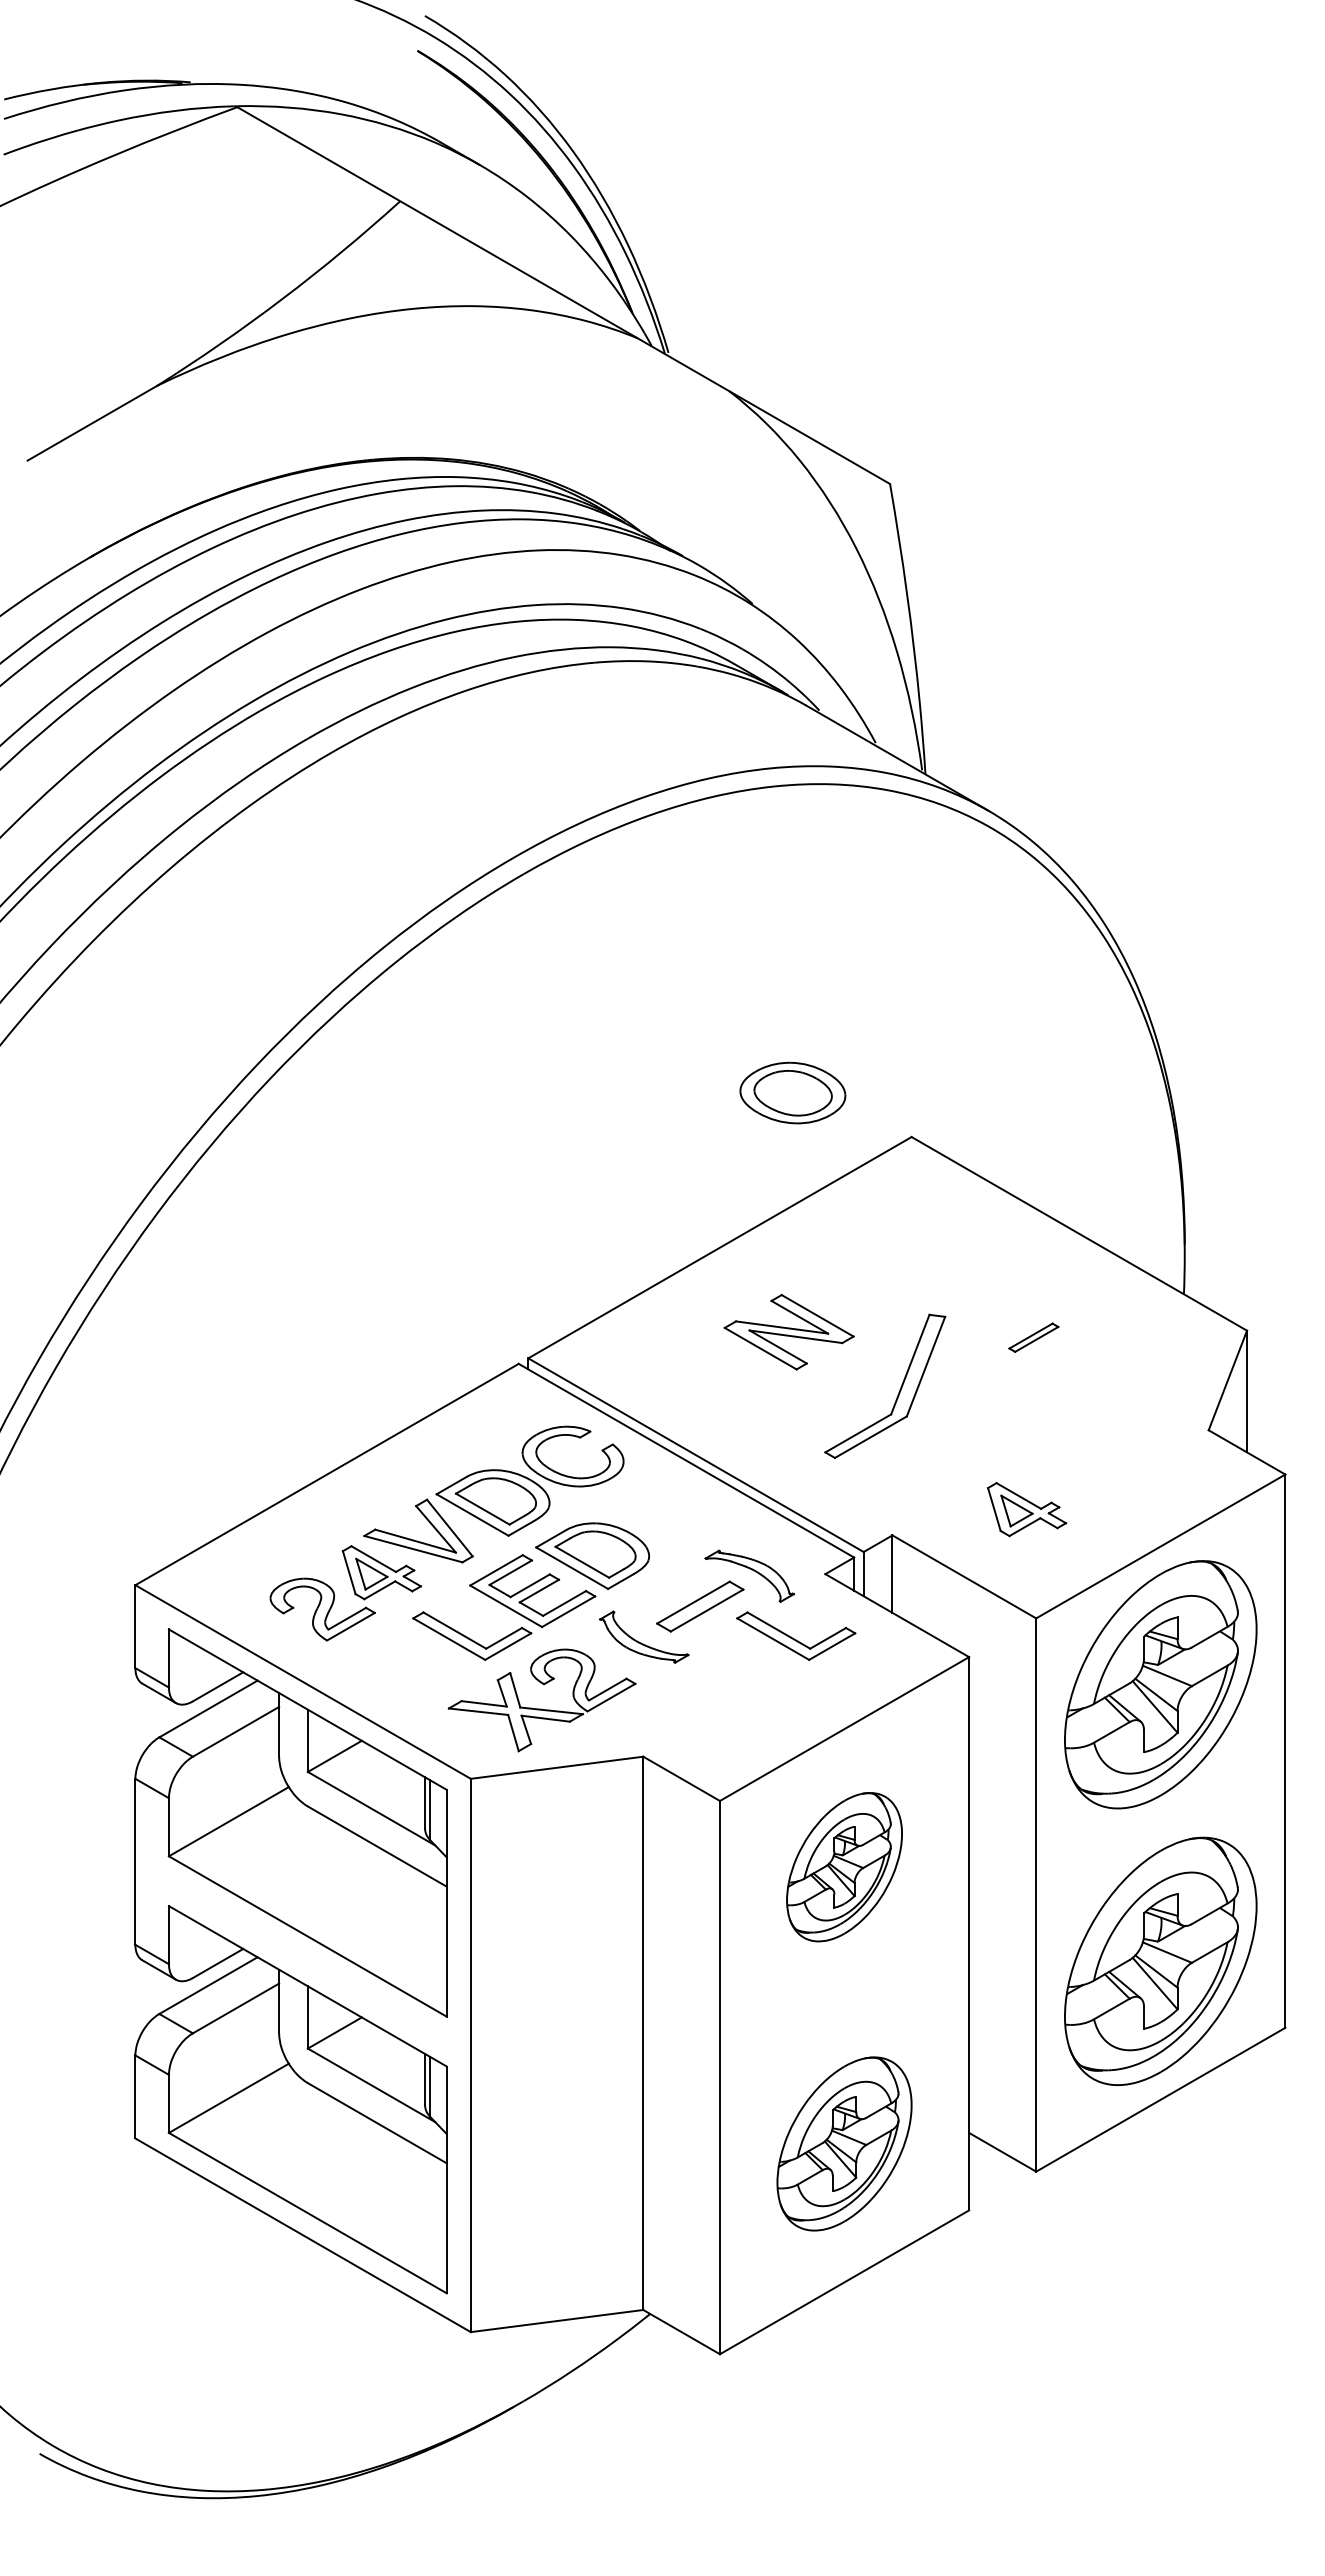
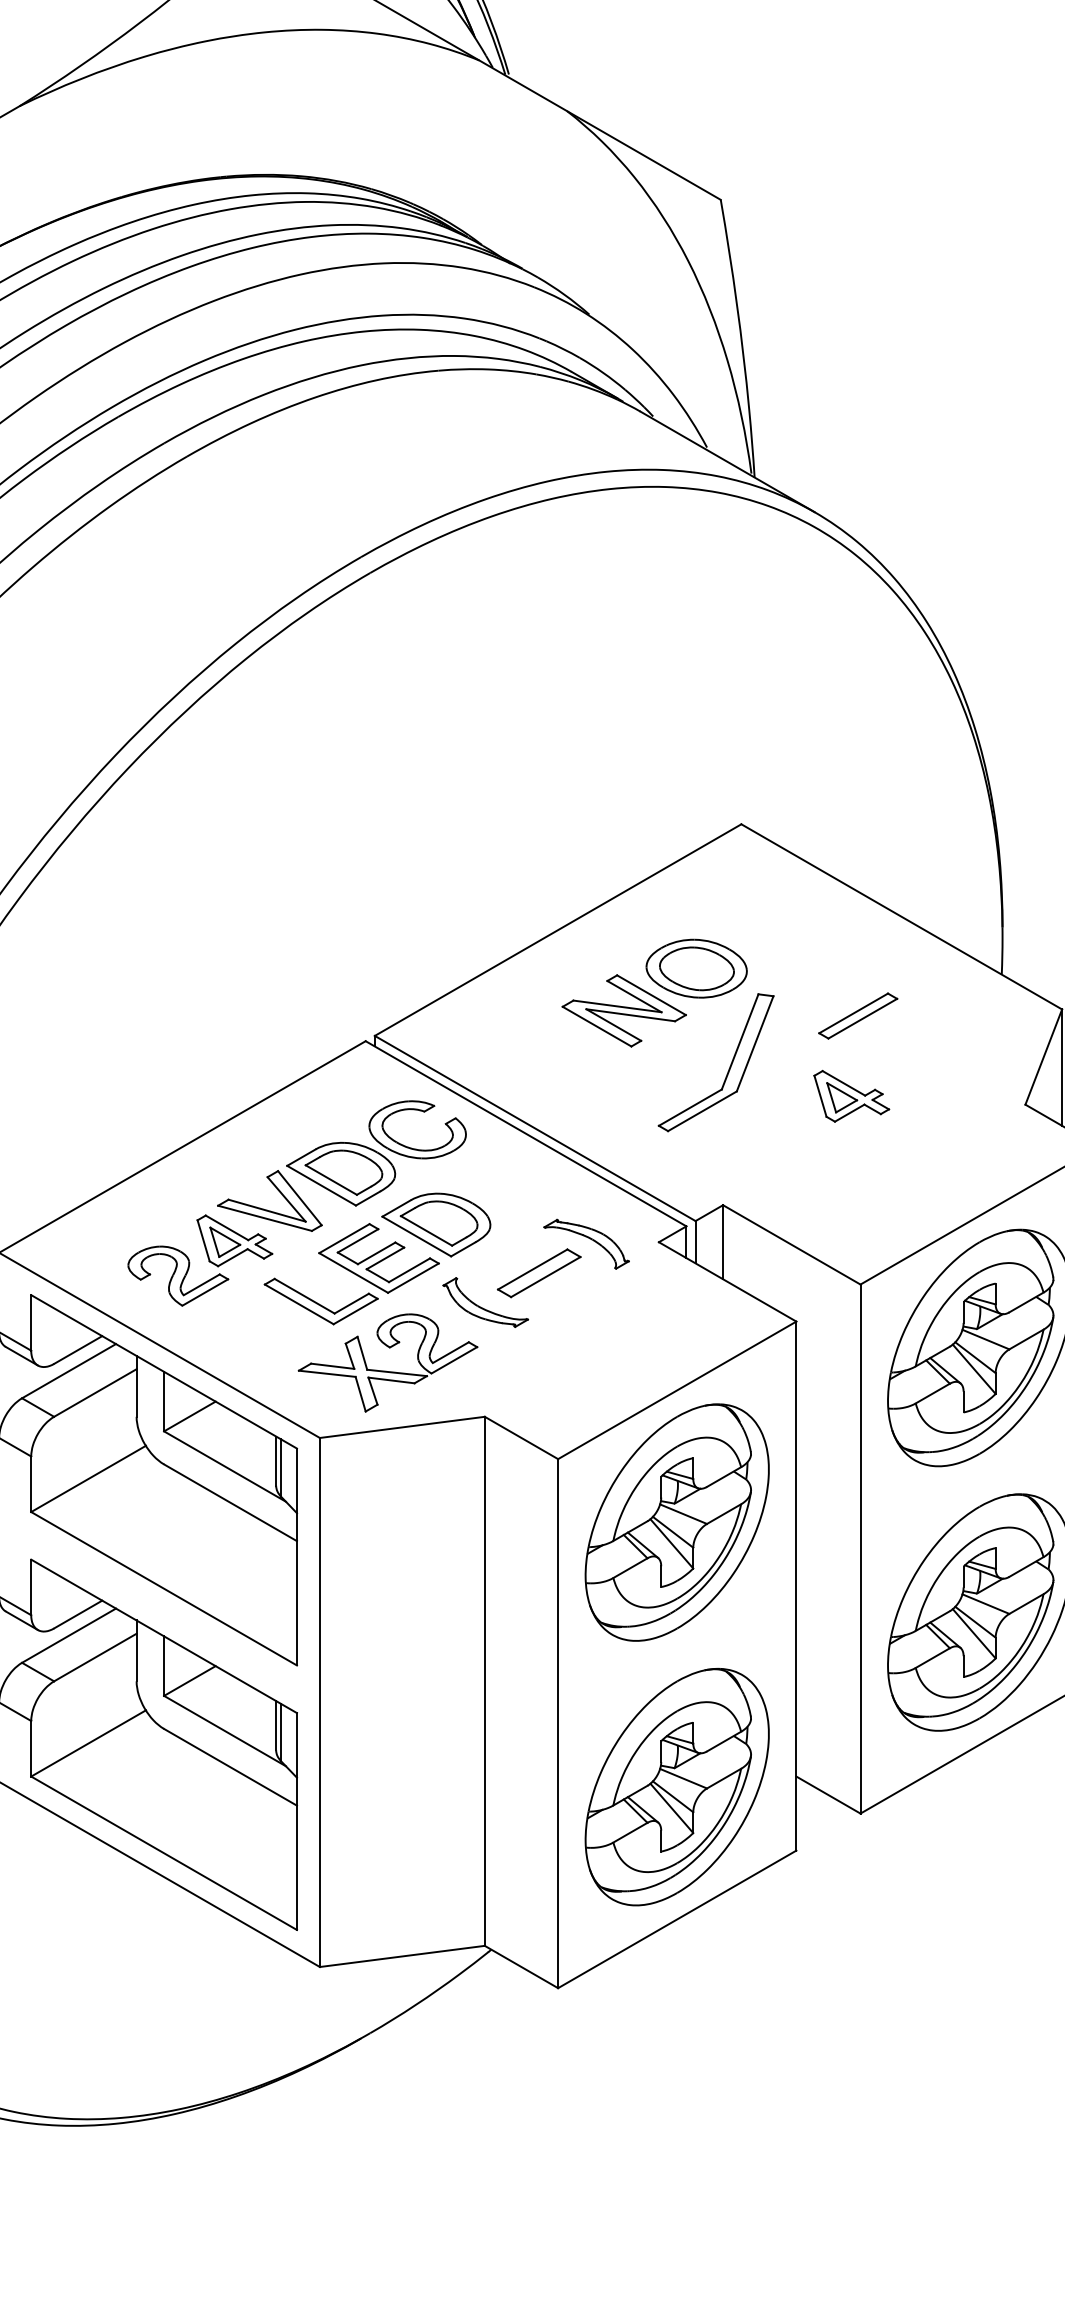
part: (792, 1092) -> (696, 968), moved
part: (1033, 1337) -> (857, 1015), size x1.67
part: (1027, 1509) -> (852, 1096), moved
part: (796, 1635) -> (631, 1300), removed
part: (844, 1866) -> (677, 1521), size x1.67
part: (844, 2143) -> (677, 1786), size x1.43

